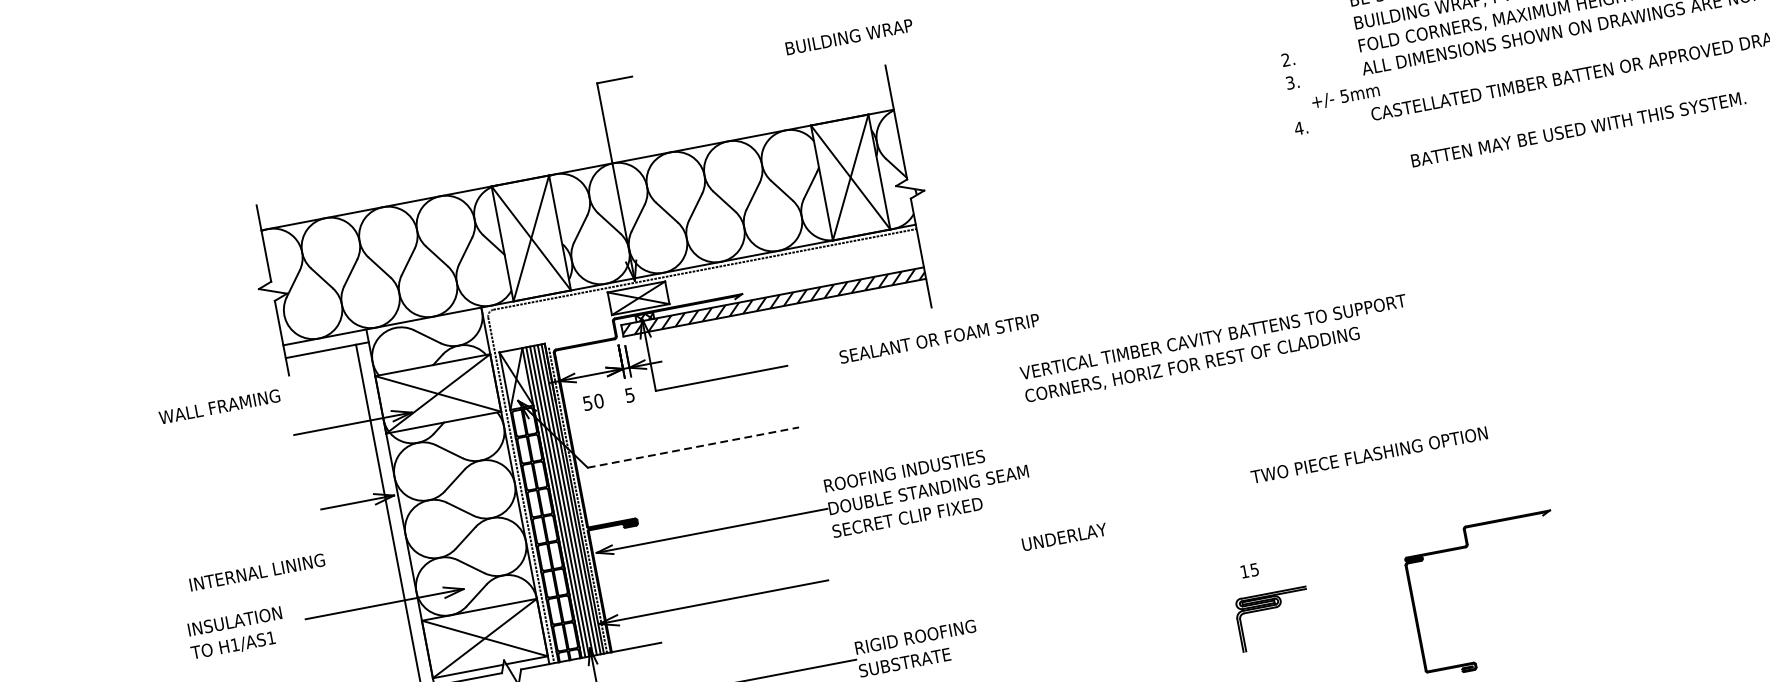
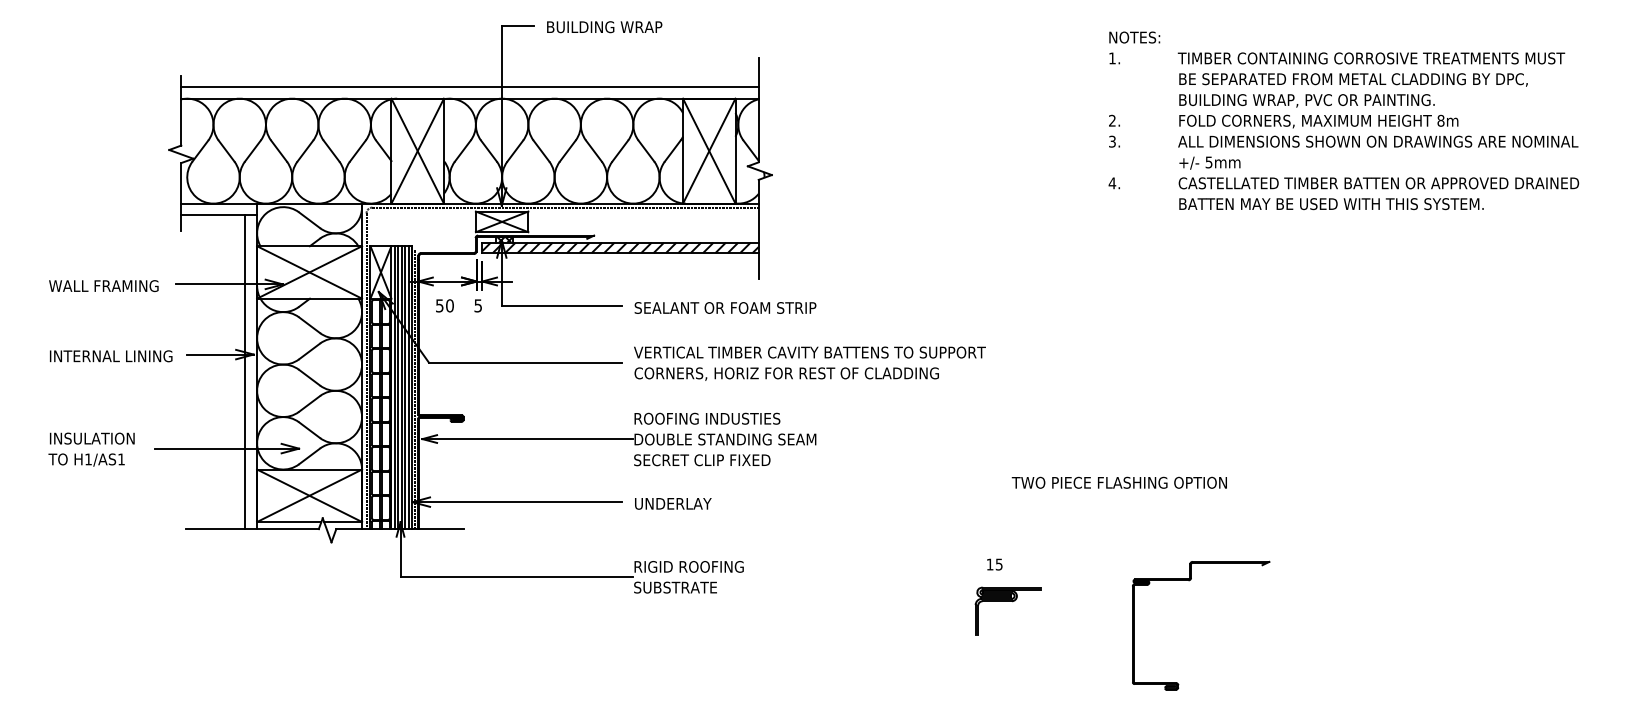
text: (849, 37) -> (604, 27), moved
text: (1345, 96) -> (1209, 162), moved
text: (1578, 129) -> (1331, 204), moved
line: (574, 157) -> (469, 87), added
text: (939, 338) -> (725, 307), moved
text: (1215, 349) -> (809, 363), moved
text: (219, 407) -> (103, 286), moved
line: (693, 447) -> (525, 362), dashed -> solid
text: (1064, 536) -> (673, 503), moved
text: (257, 572) -> (111, 356), moved

